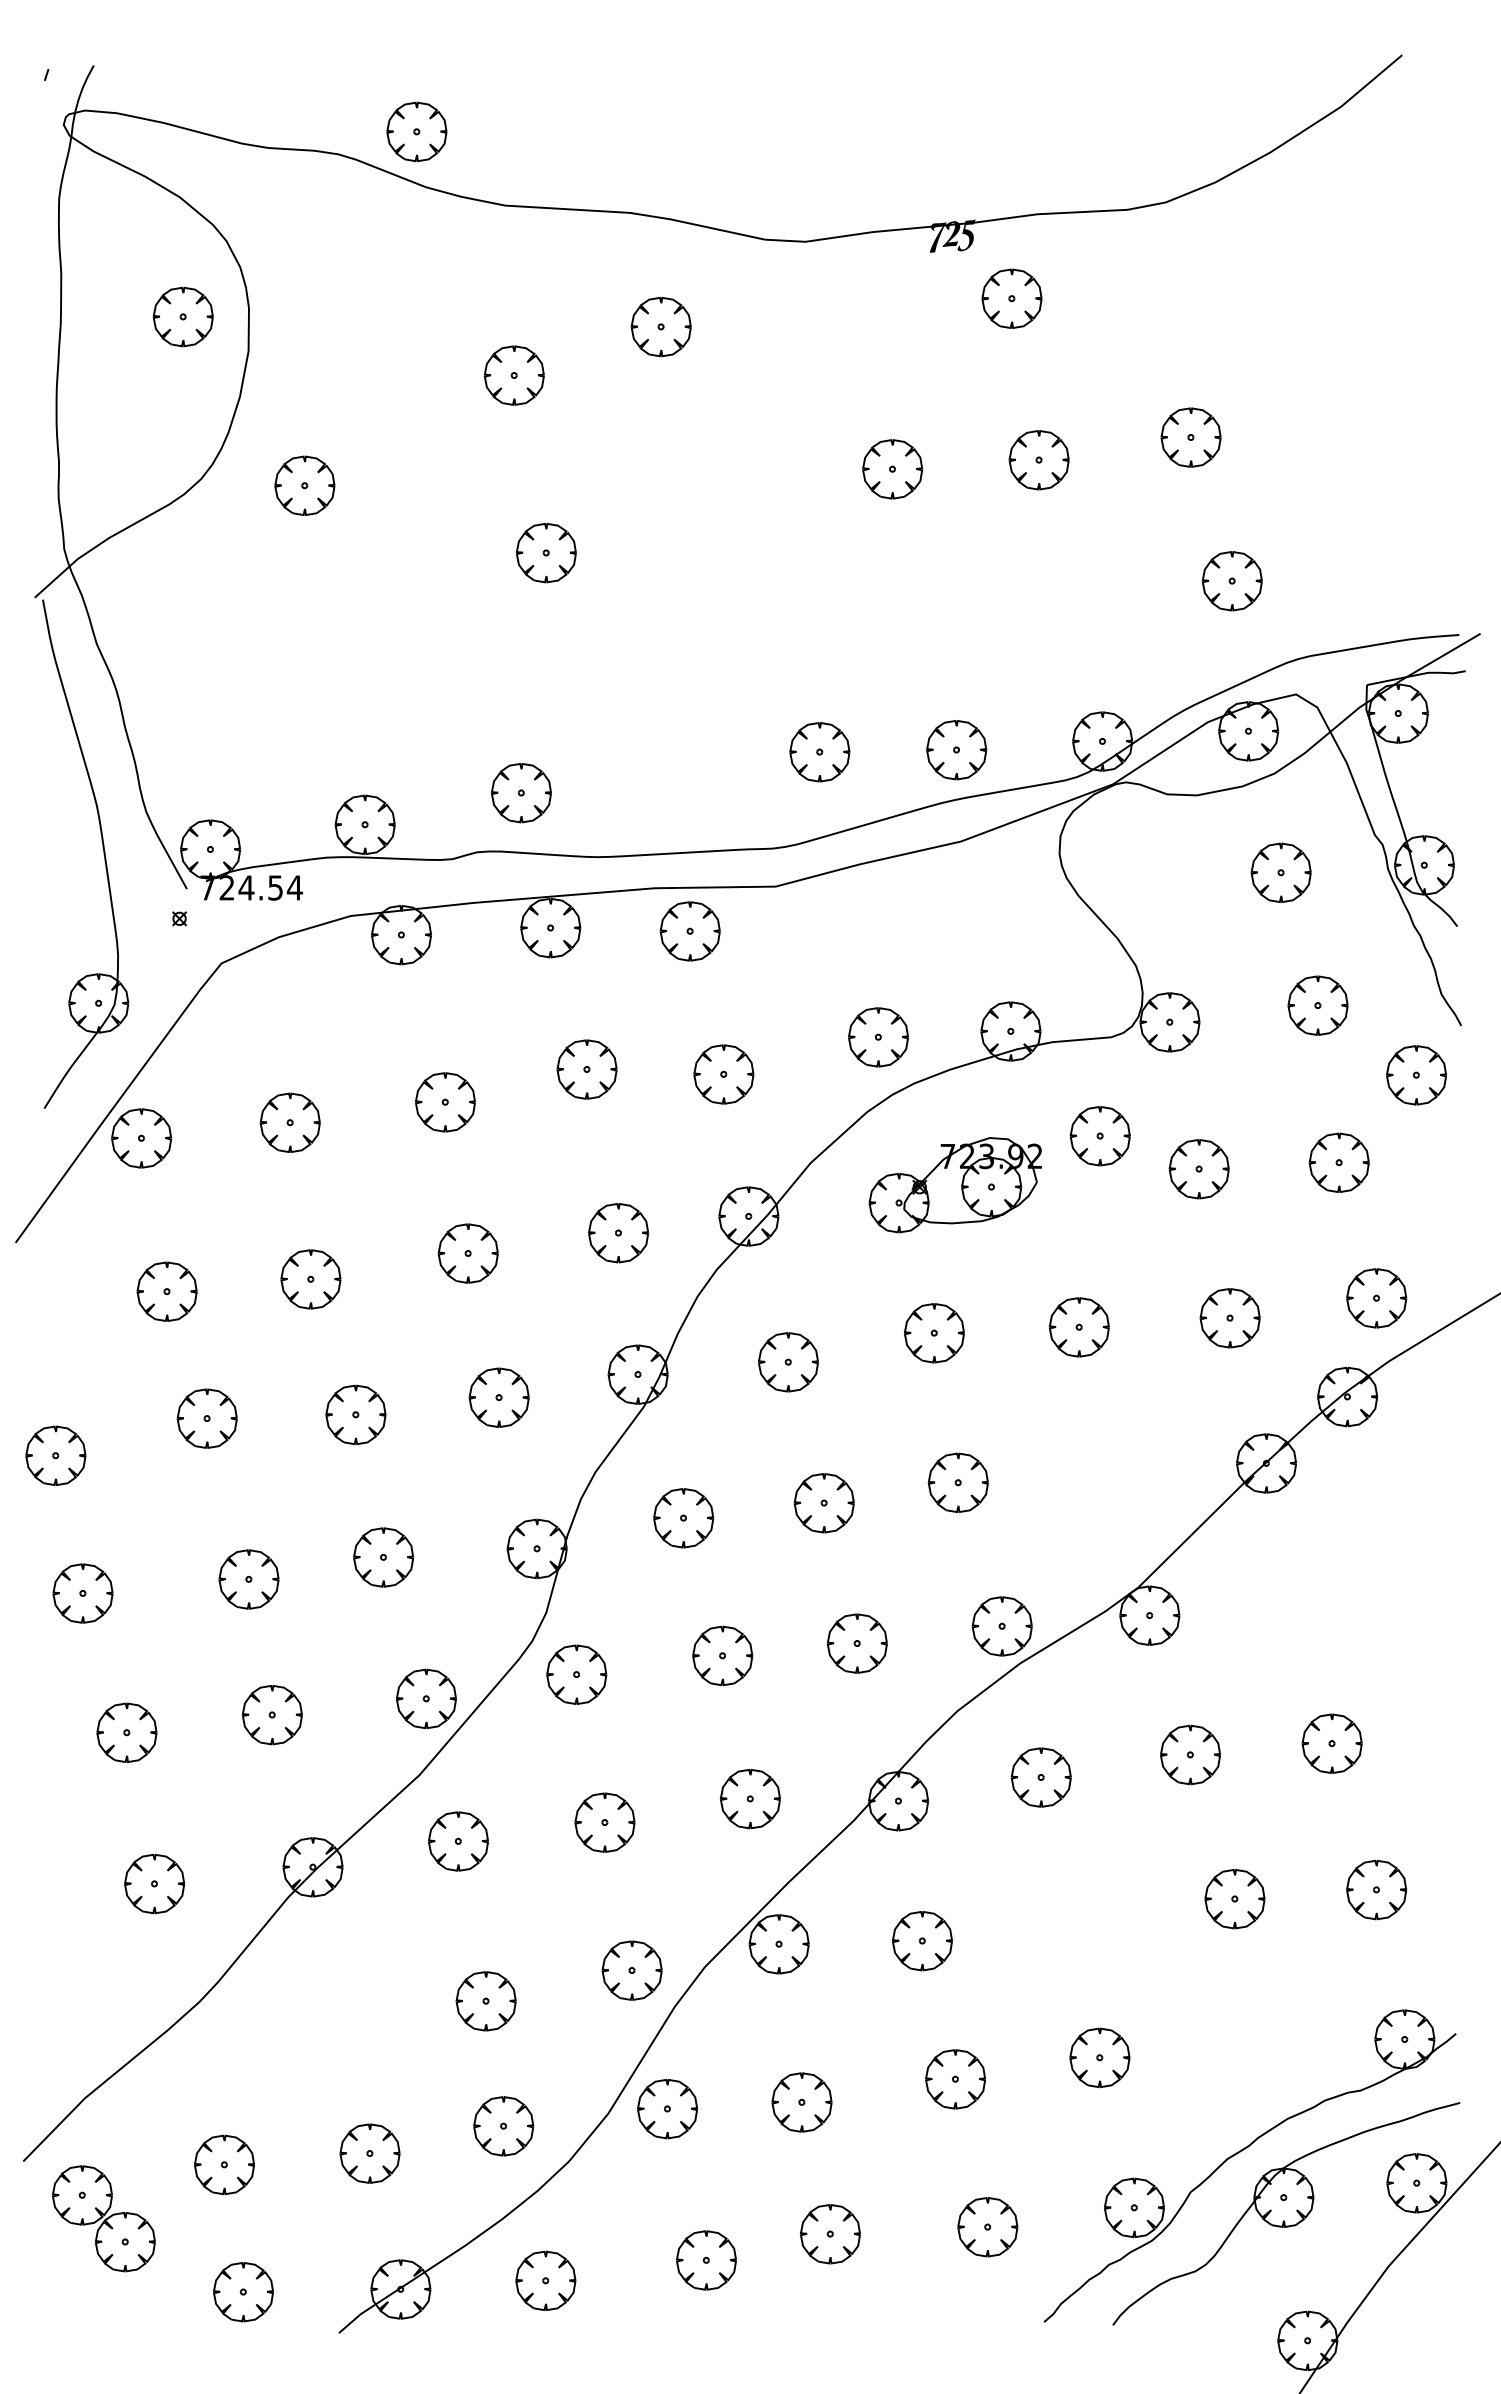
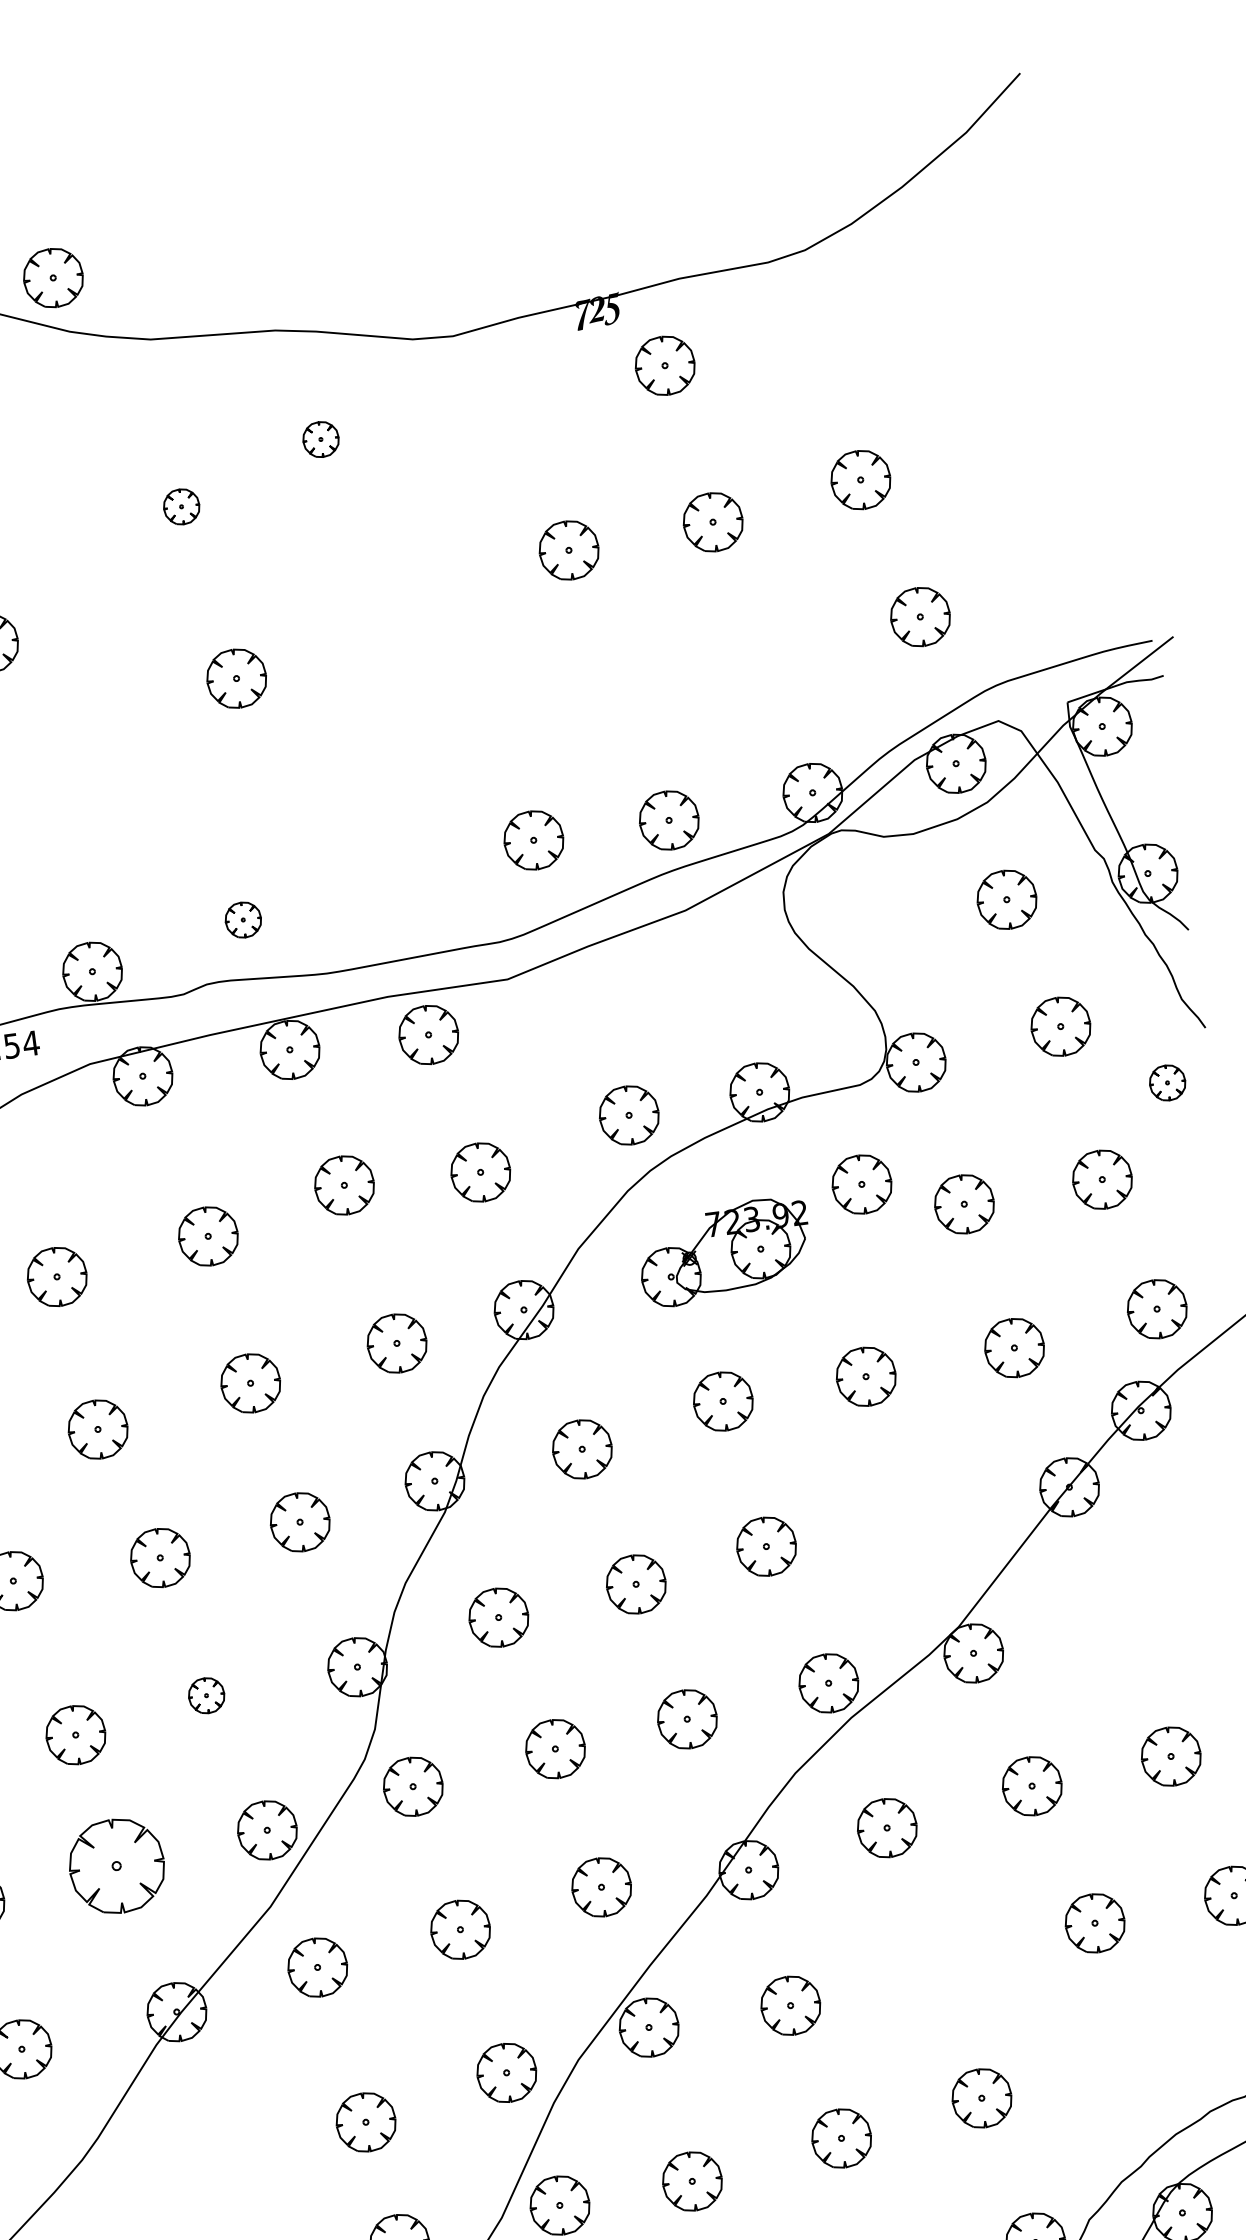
part: (660, 326) -> (320, 439), size x0.6
part: (513, 375) -> (180, 506), size x0.6
part: (521, 793) -> (243, 920), size x0.6
part: (1416, 1075) -> (1167, 1083), size x0.6
part: (383, 1557) -> (206, 1695), size x0.6
part: (271, 1715) -> (115, 1867), size x1.6

